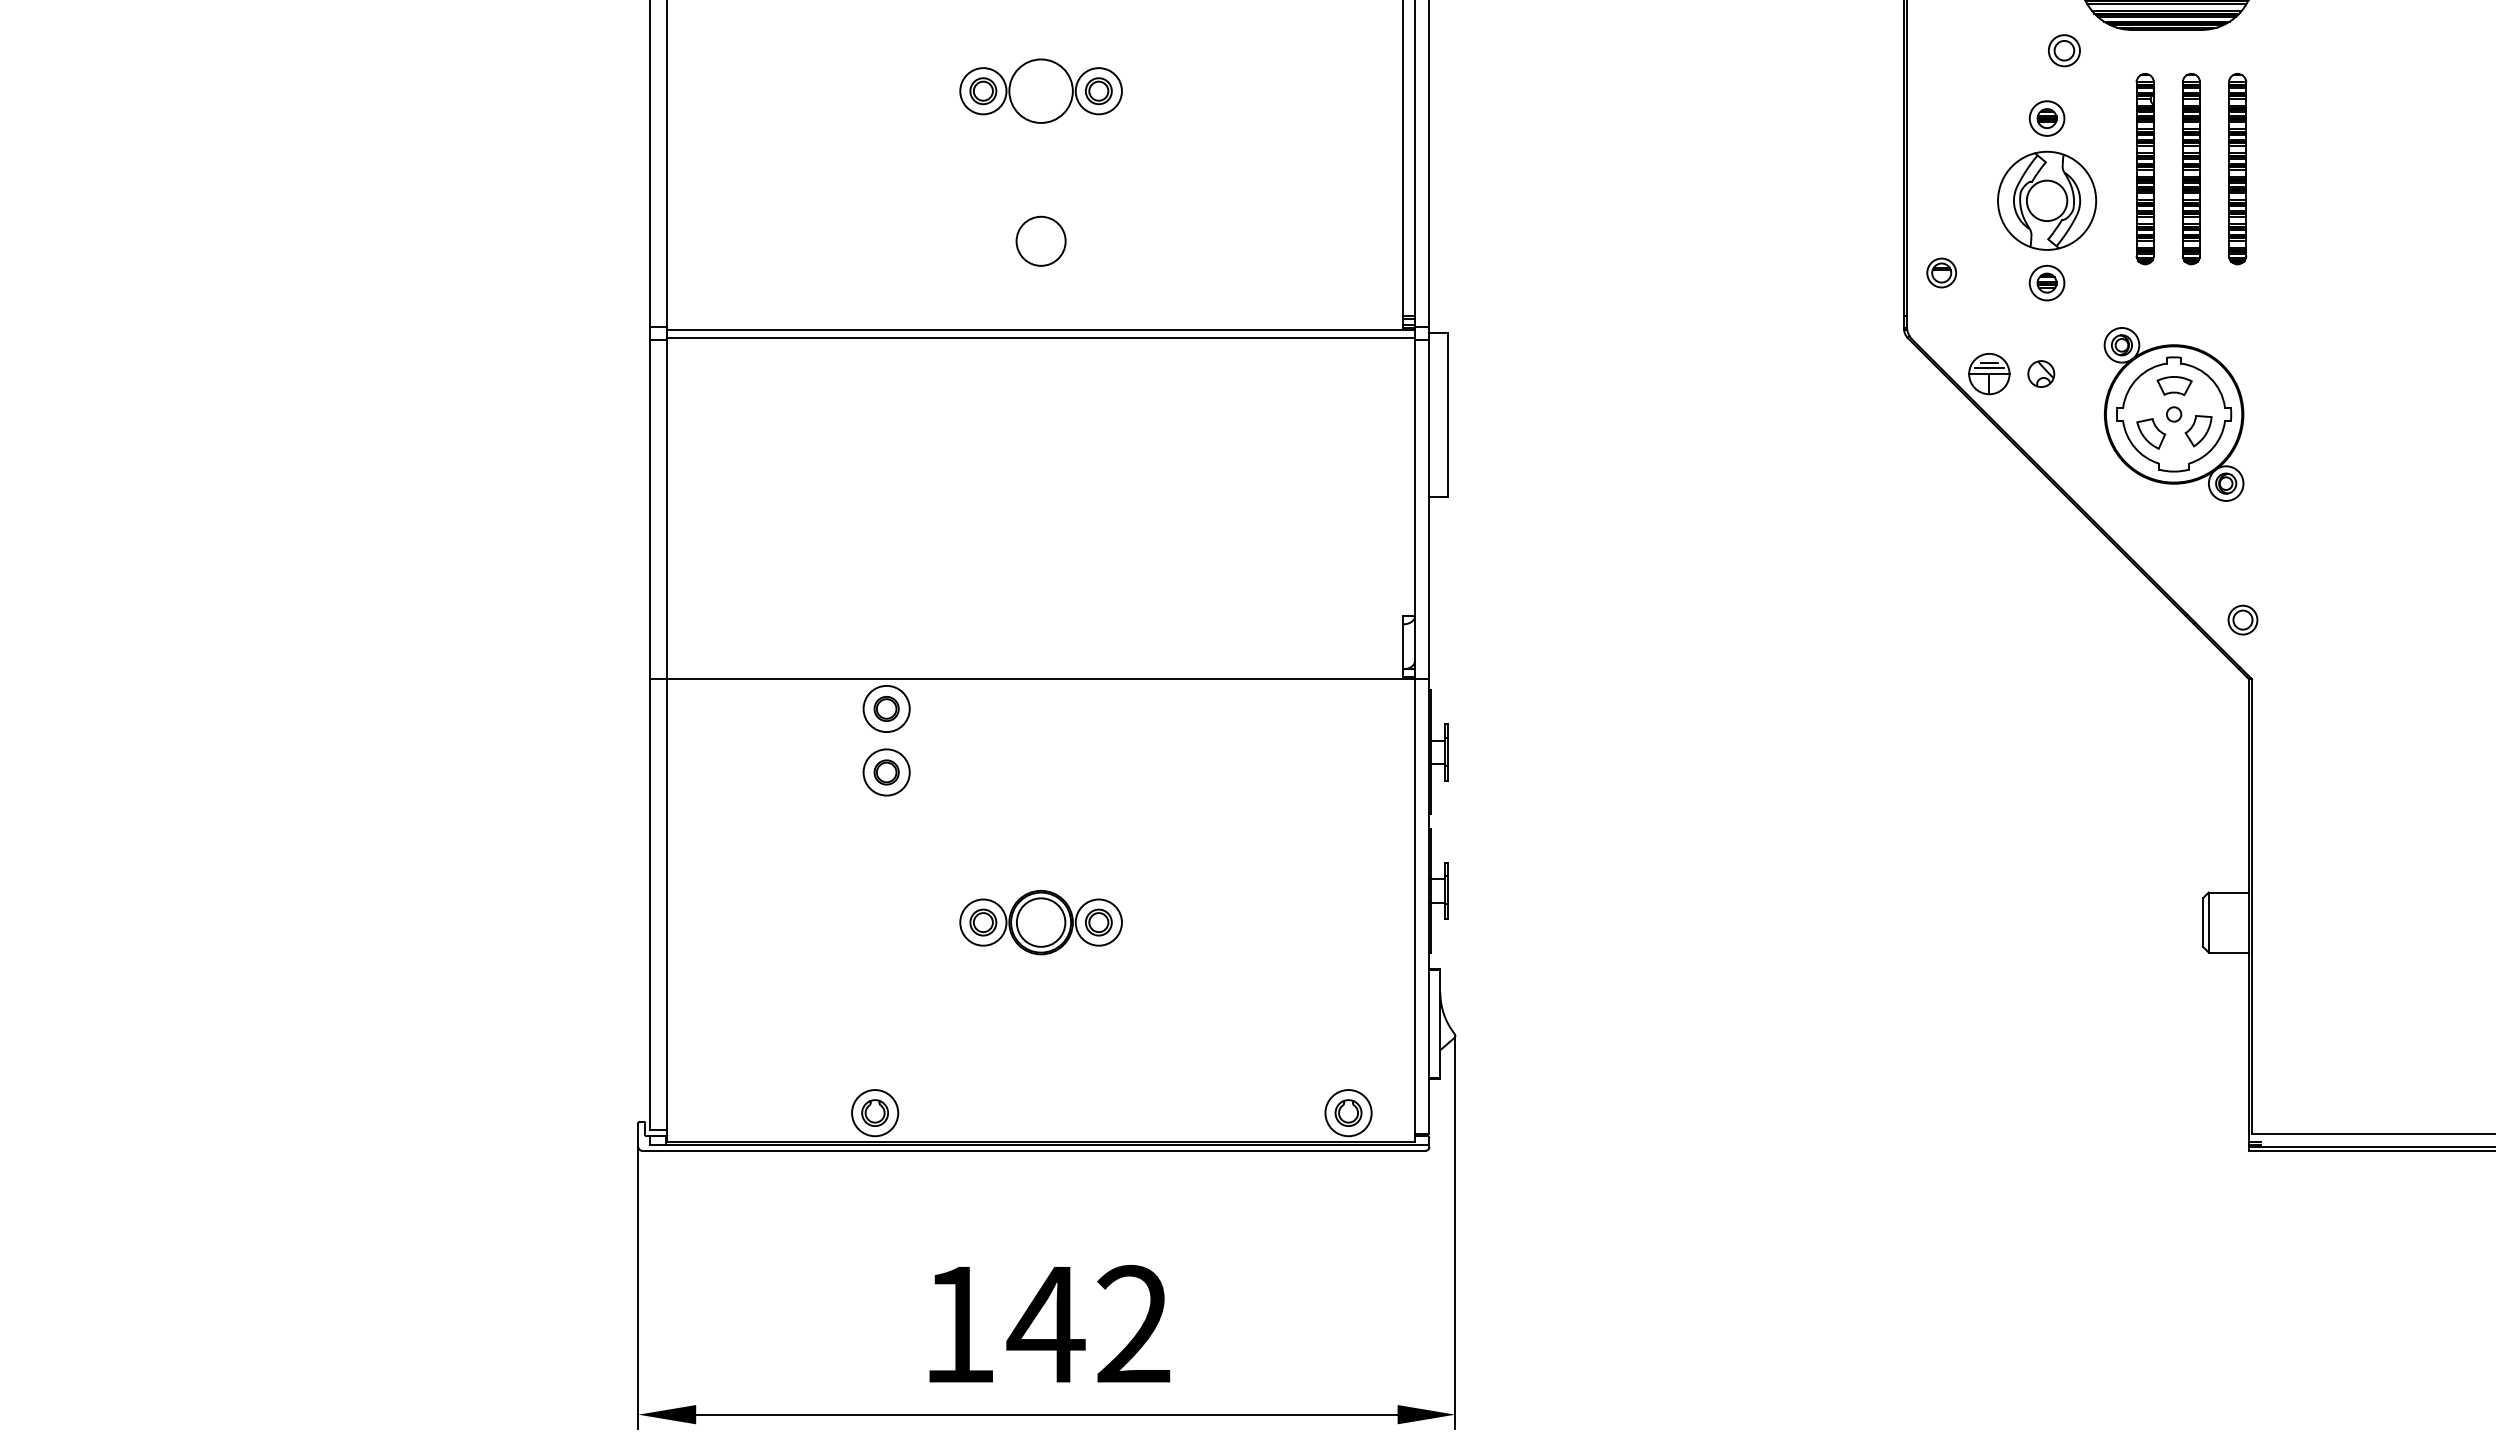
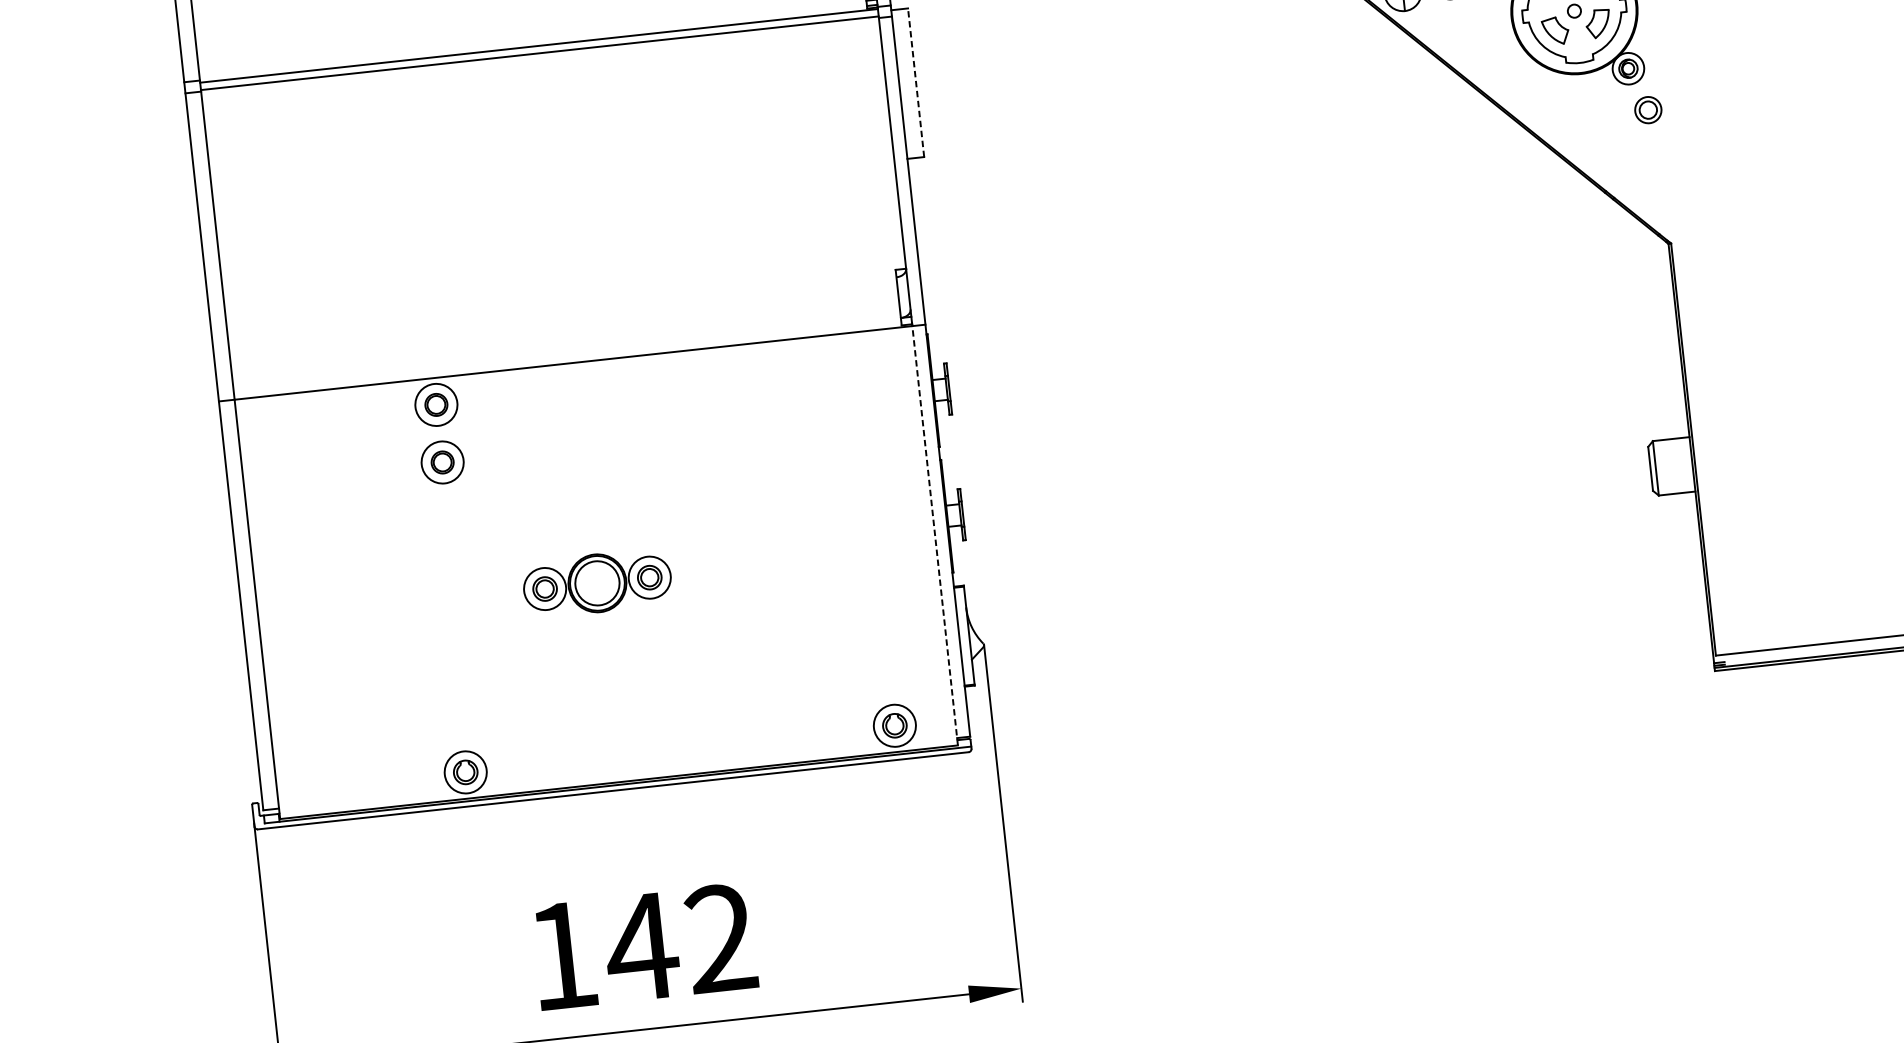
line: (1447, 414) -> (915, 82), solid -> dashed
part: (2242, 619) -> (1647, 109), moved
line: (1414, 909) -> (934, 534), solid -> dashed

